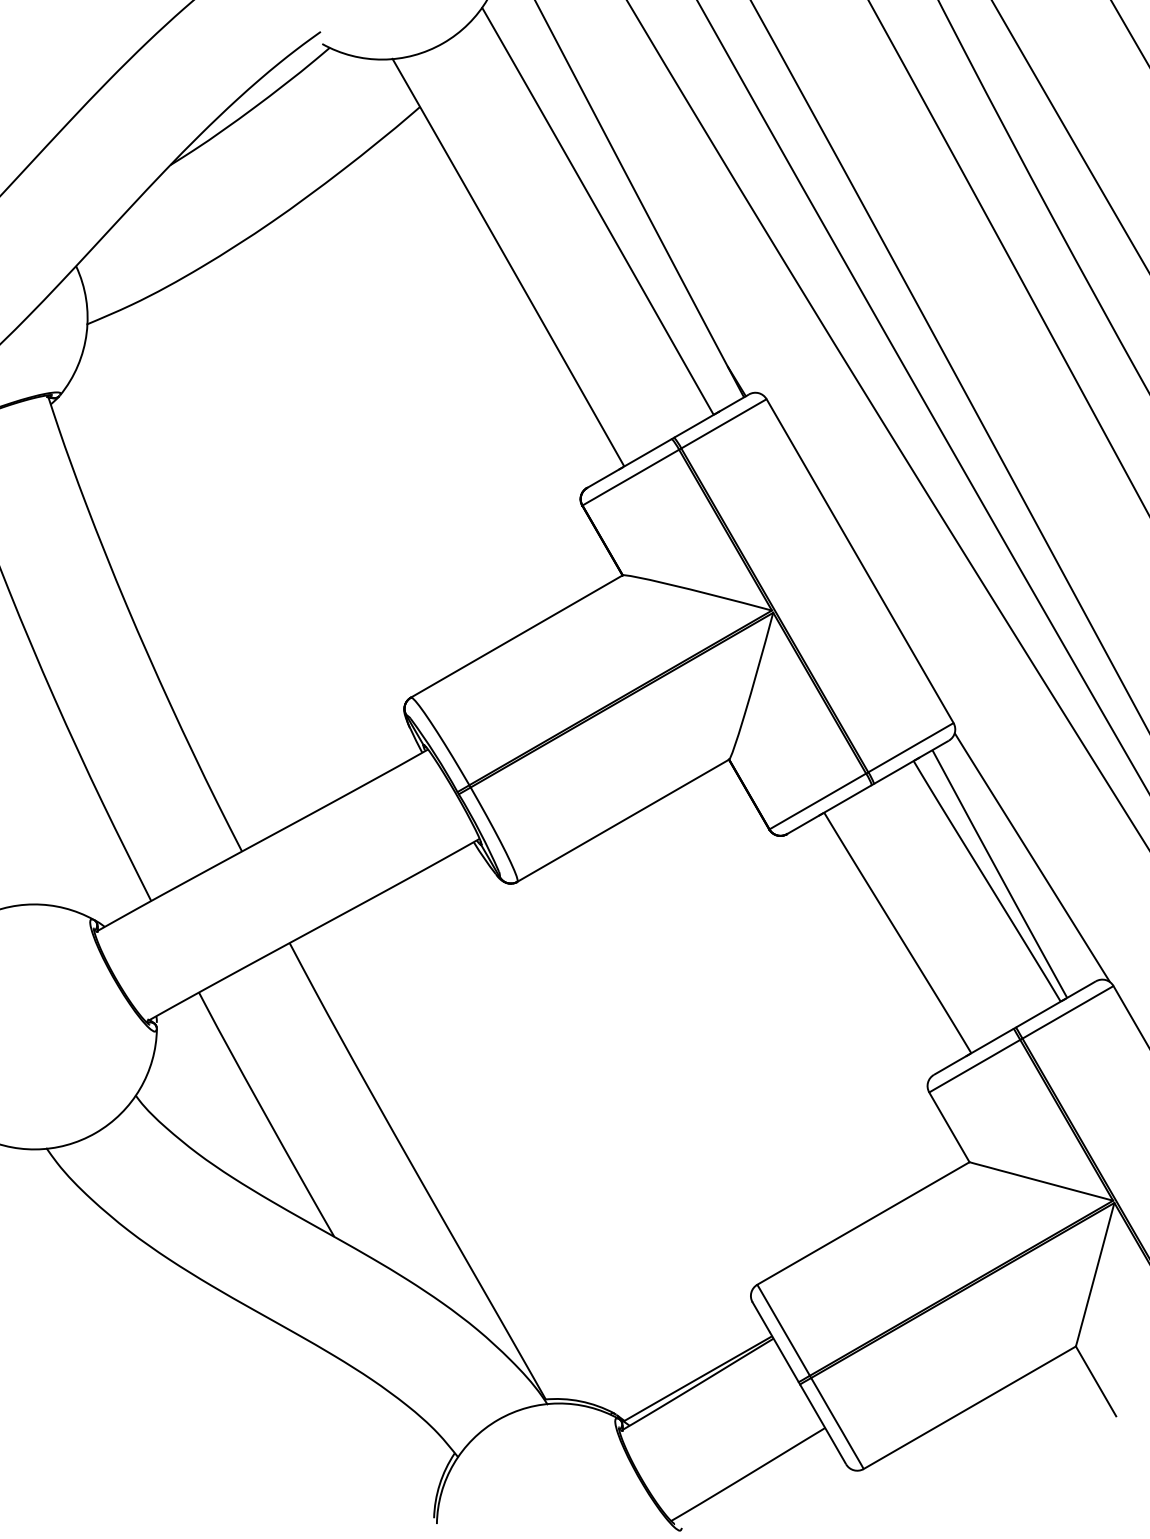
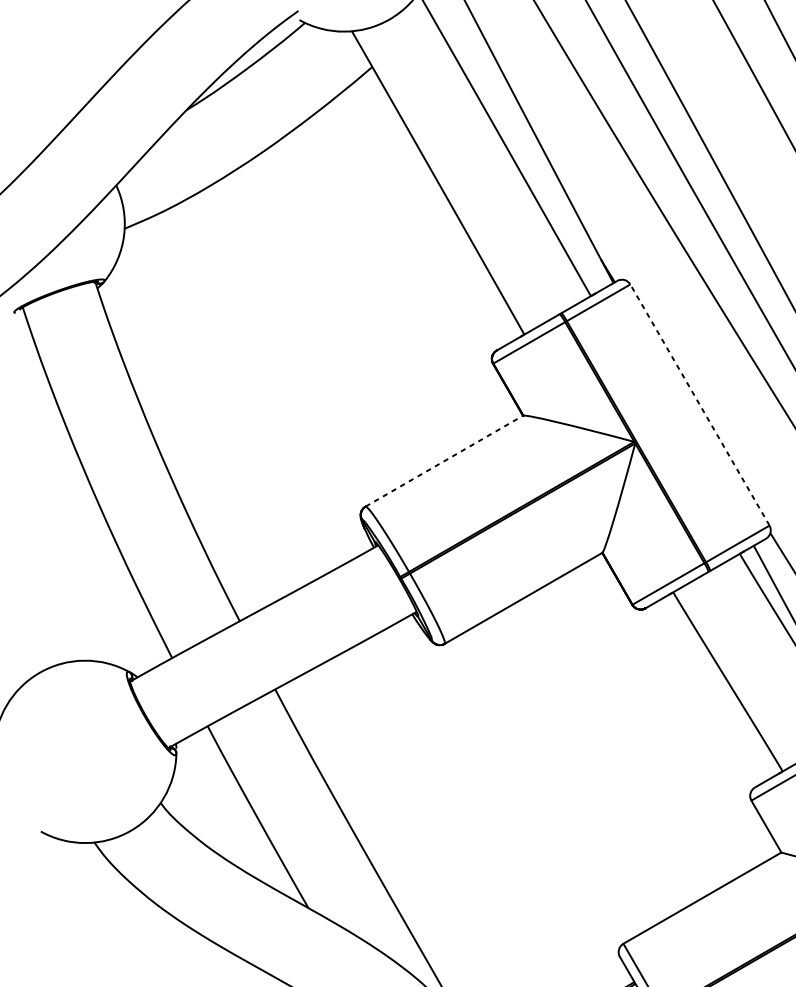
line: (860, 561) -> (700, 405), solid -> dashed
line: (517, 636) -> (444, 461), solid -> dashed

